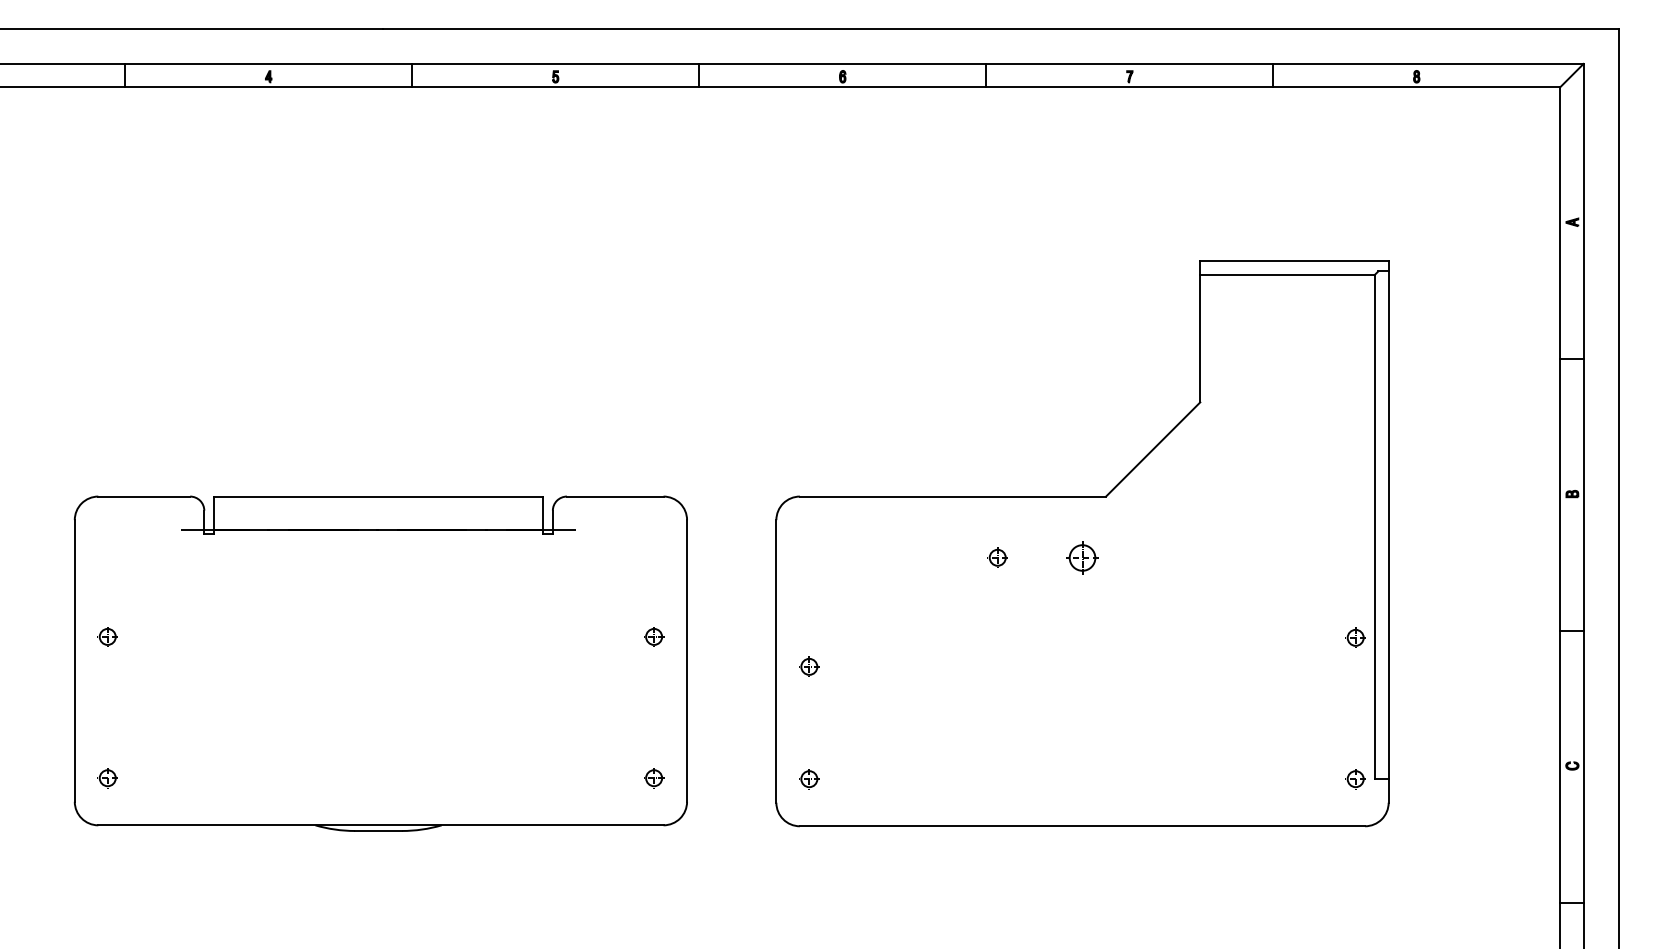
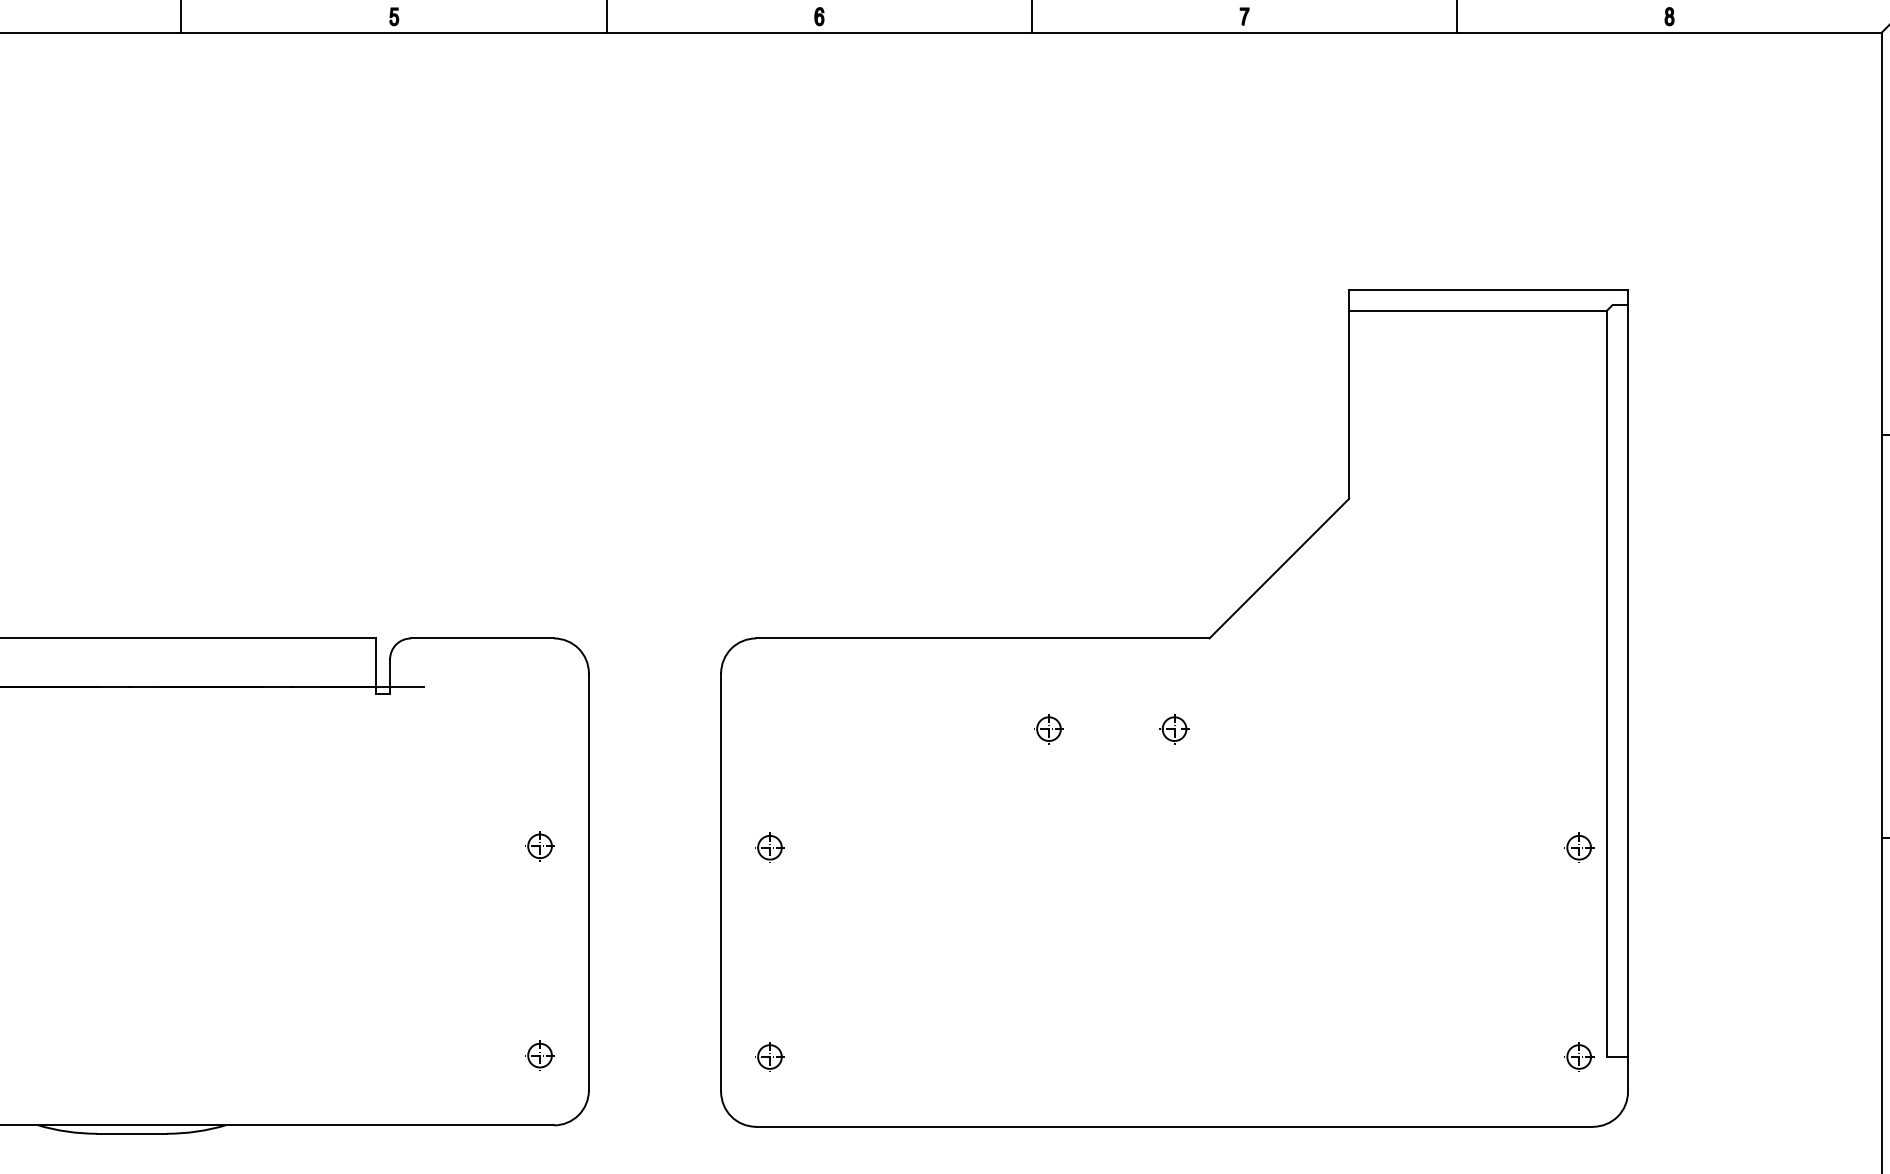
part: (1082, 557) -> (1174, 728), size x0.62
part: (809, 666) -> (770, 847), moved

